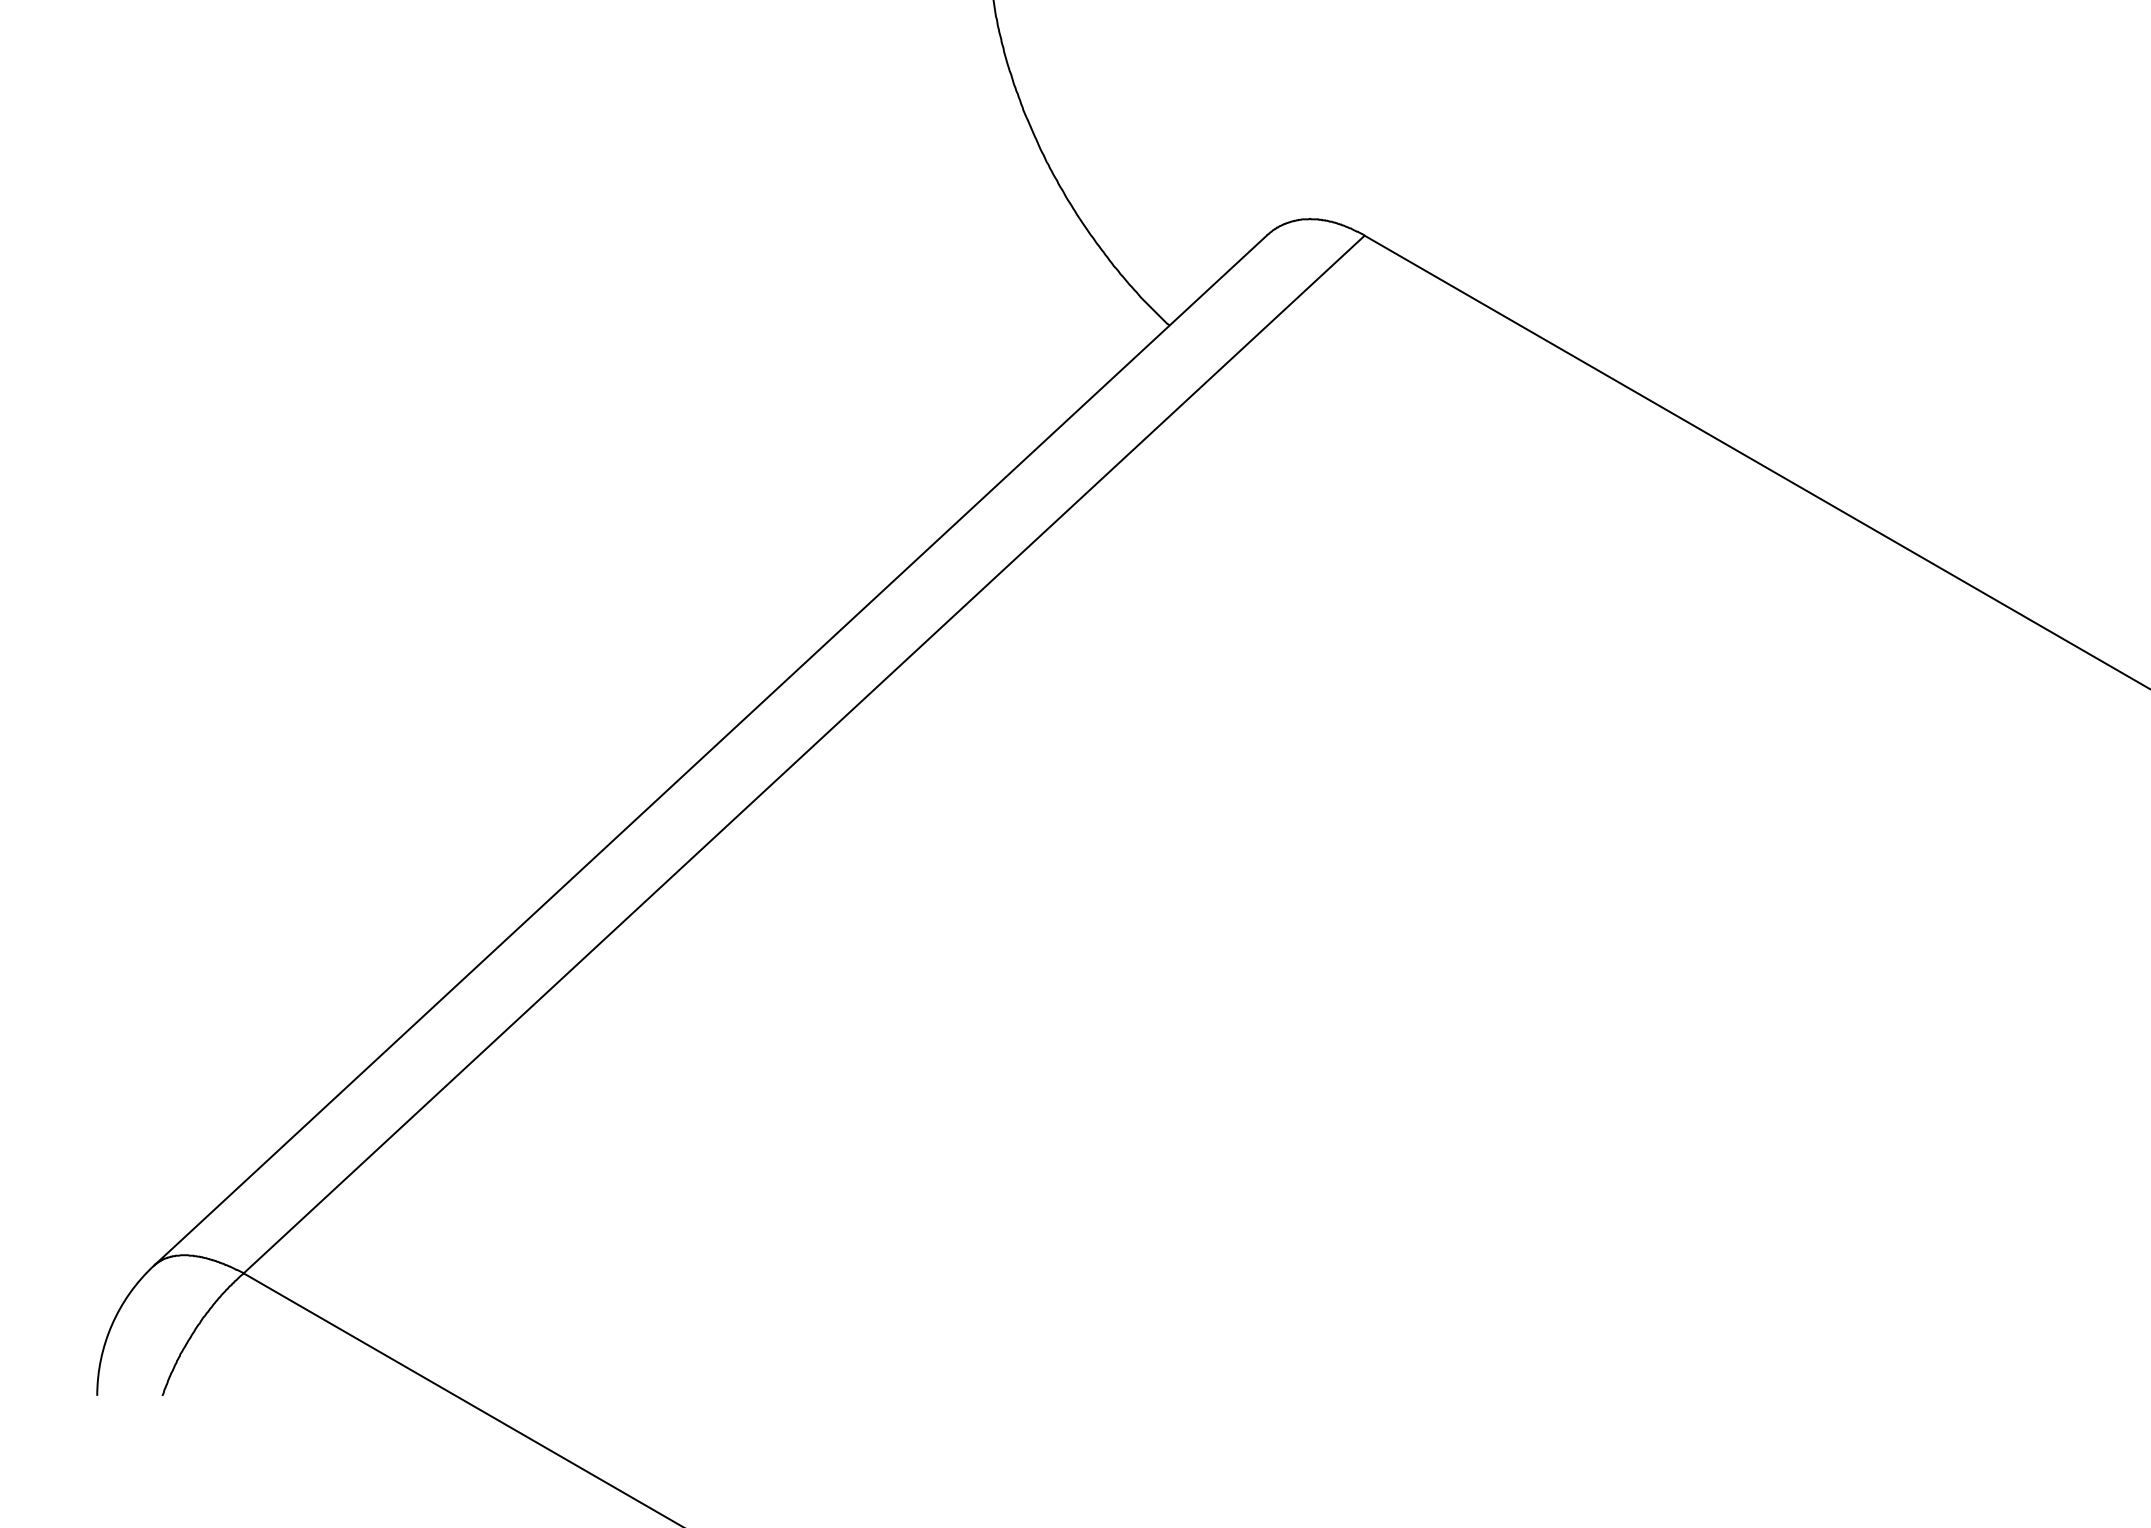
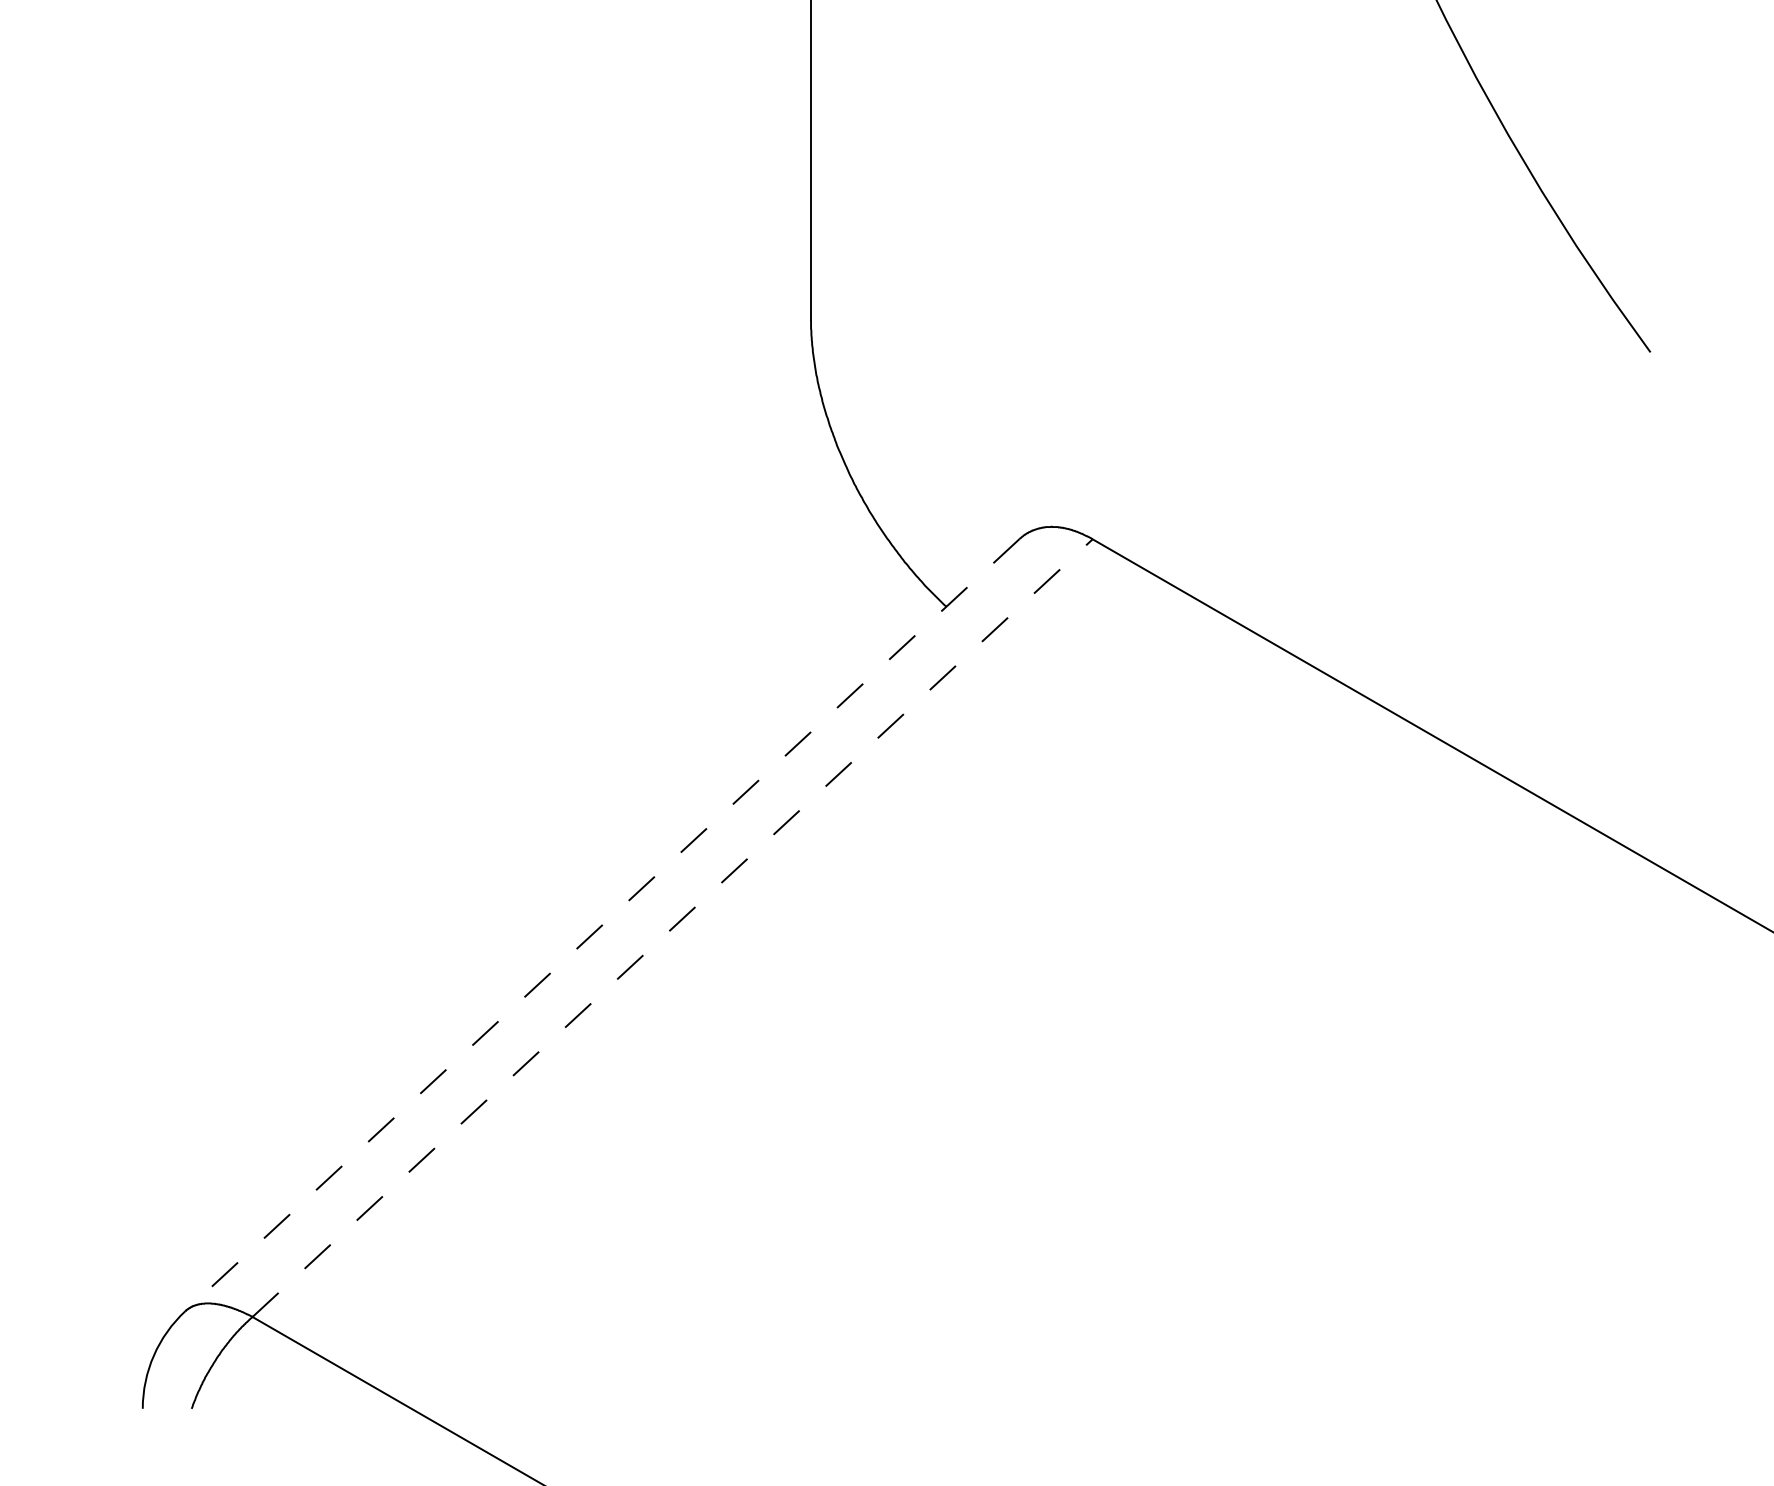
line: (710, 750) -> (602, 925), solid -> dashed
line: (804, 753) -> (672, 927), solid -> dashed

